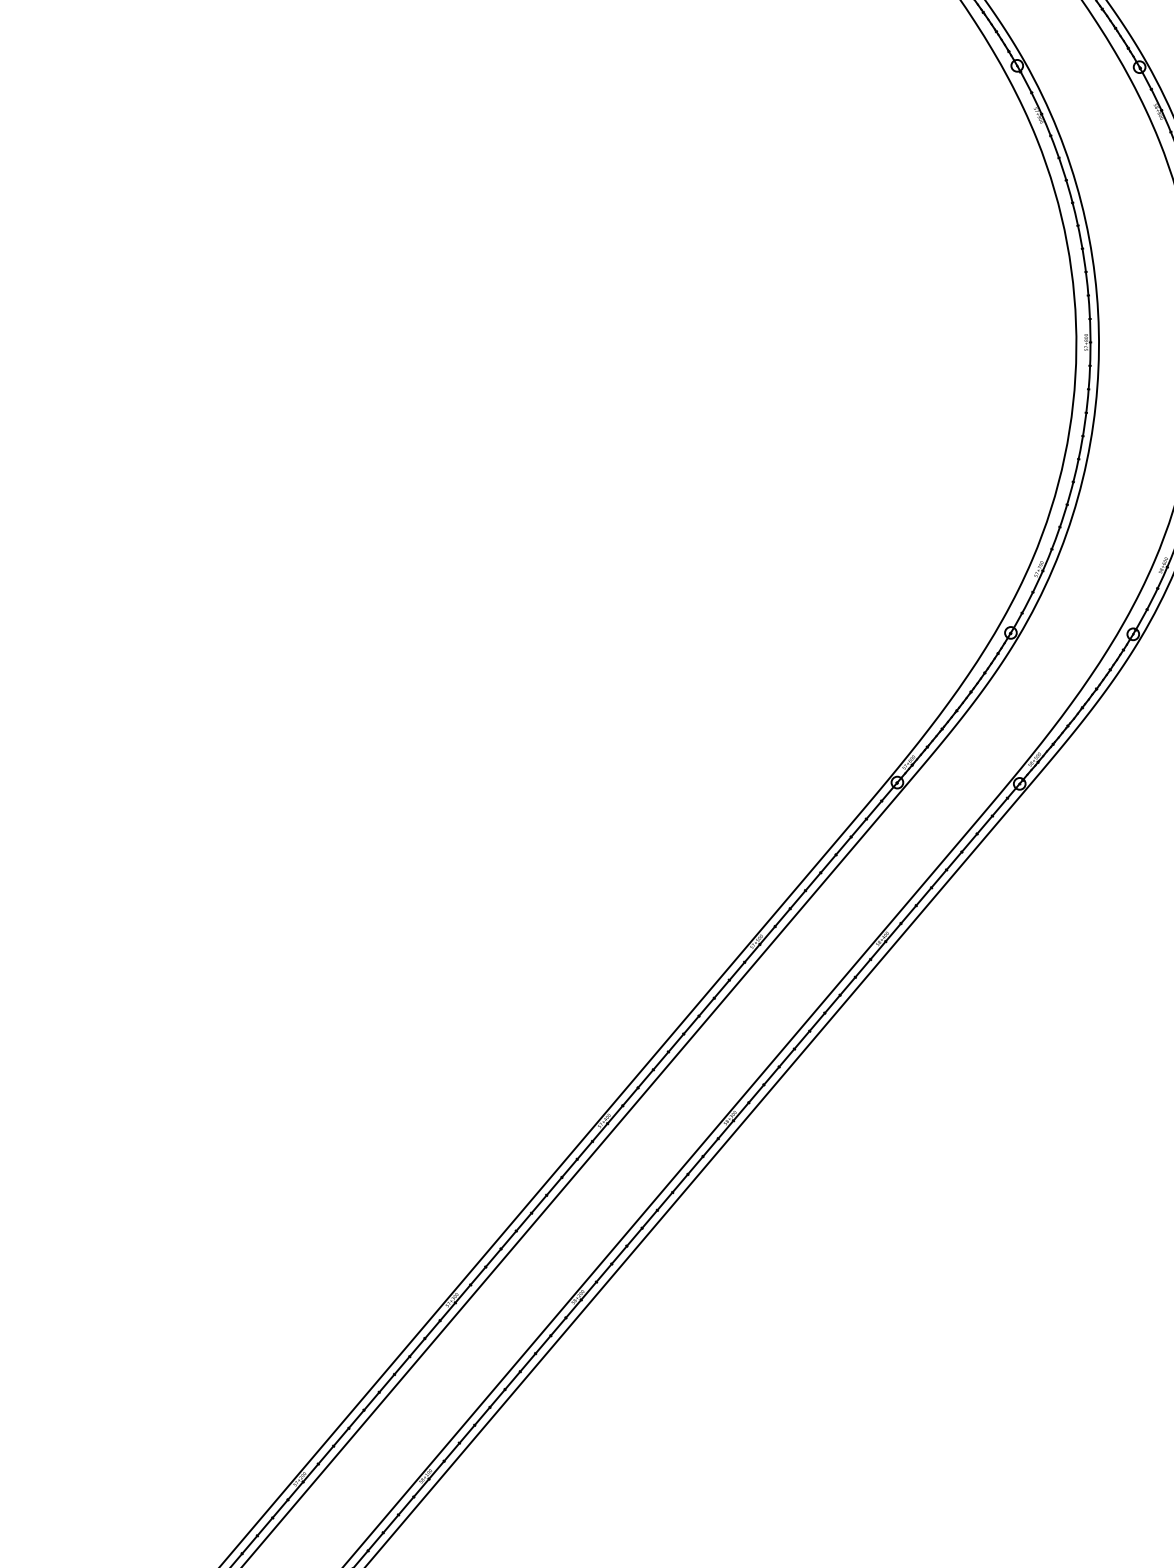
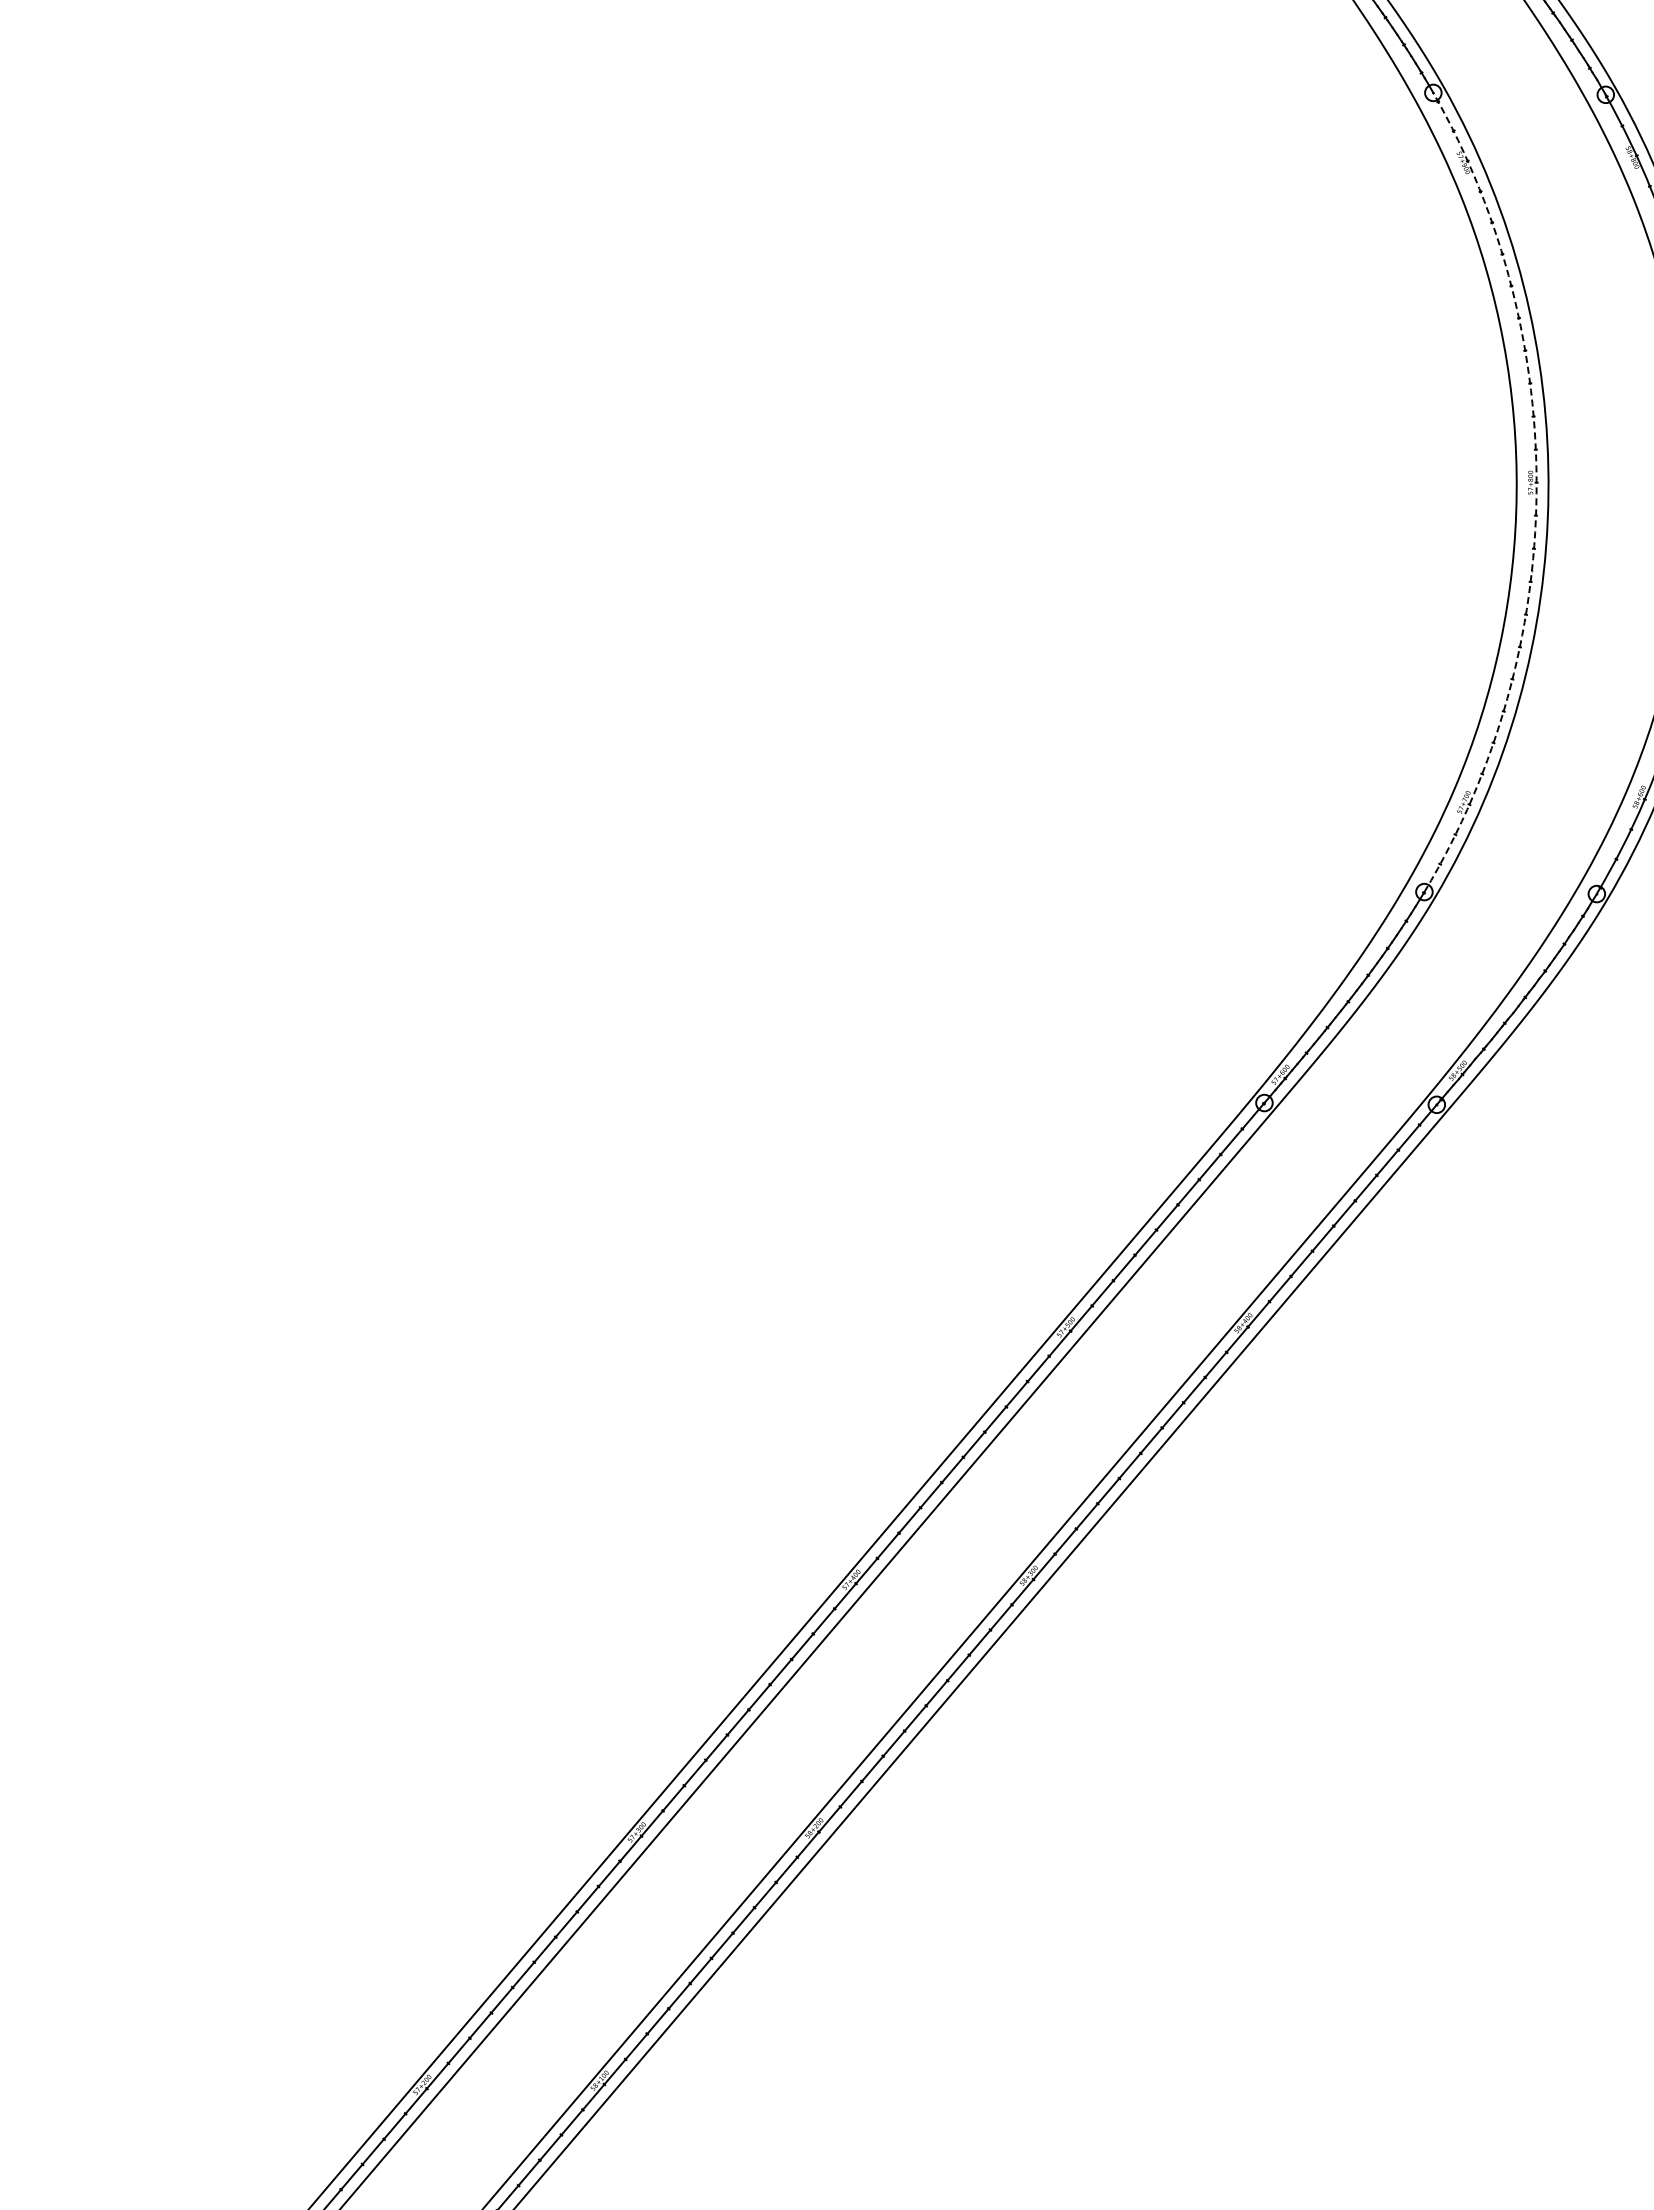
arc: (1090, 350) -> (1536, 493), solid -> dashed

